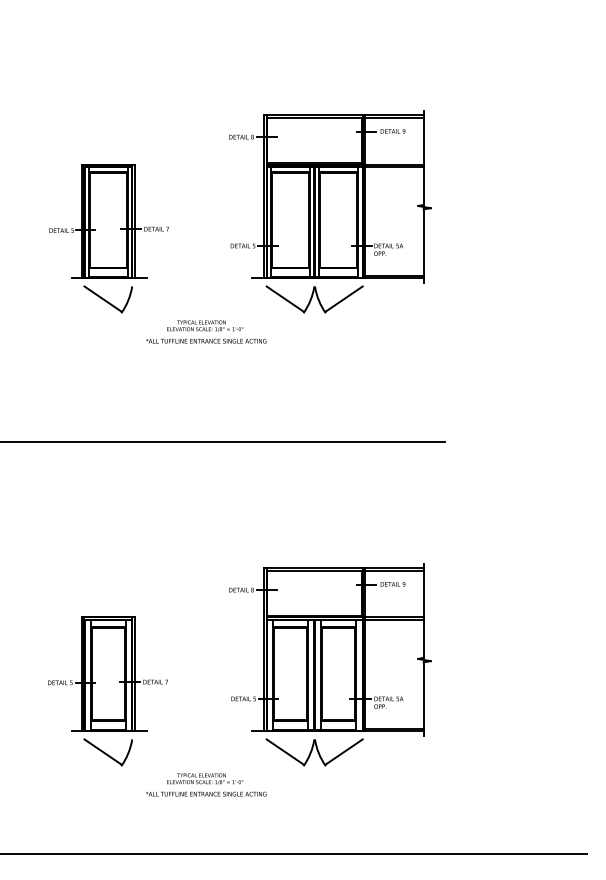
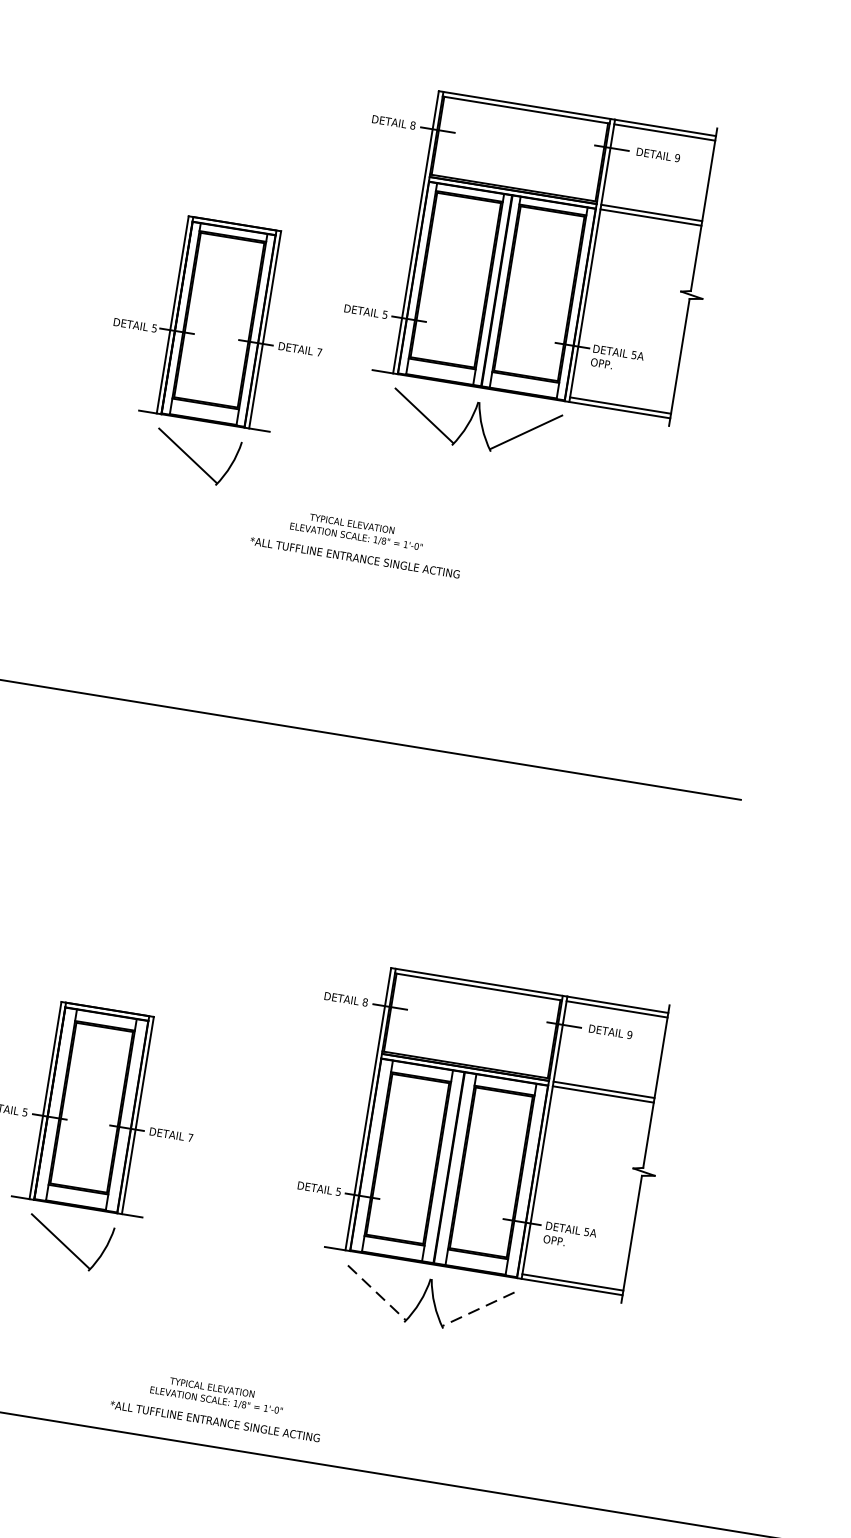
part: (330, 211) -> (527, 276), moved
line: (285, 752) -> (376, 1293), solid -> dashed
line: (344, 752) -> (479, 1309), solid -> dashed
text: (206, 784) -> (218, 1404), moved

